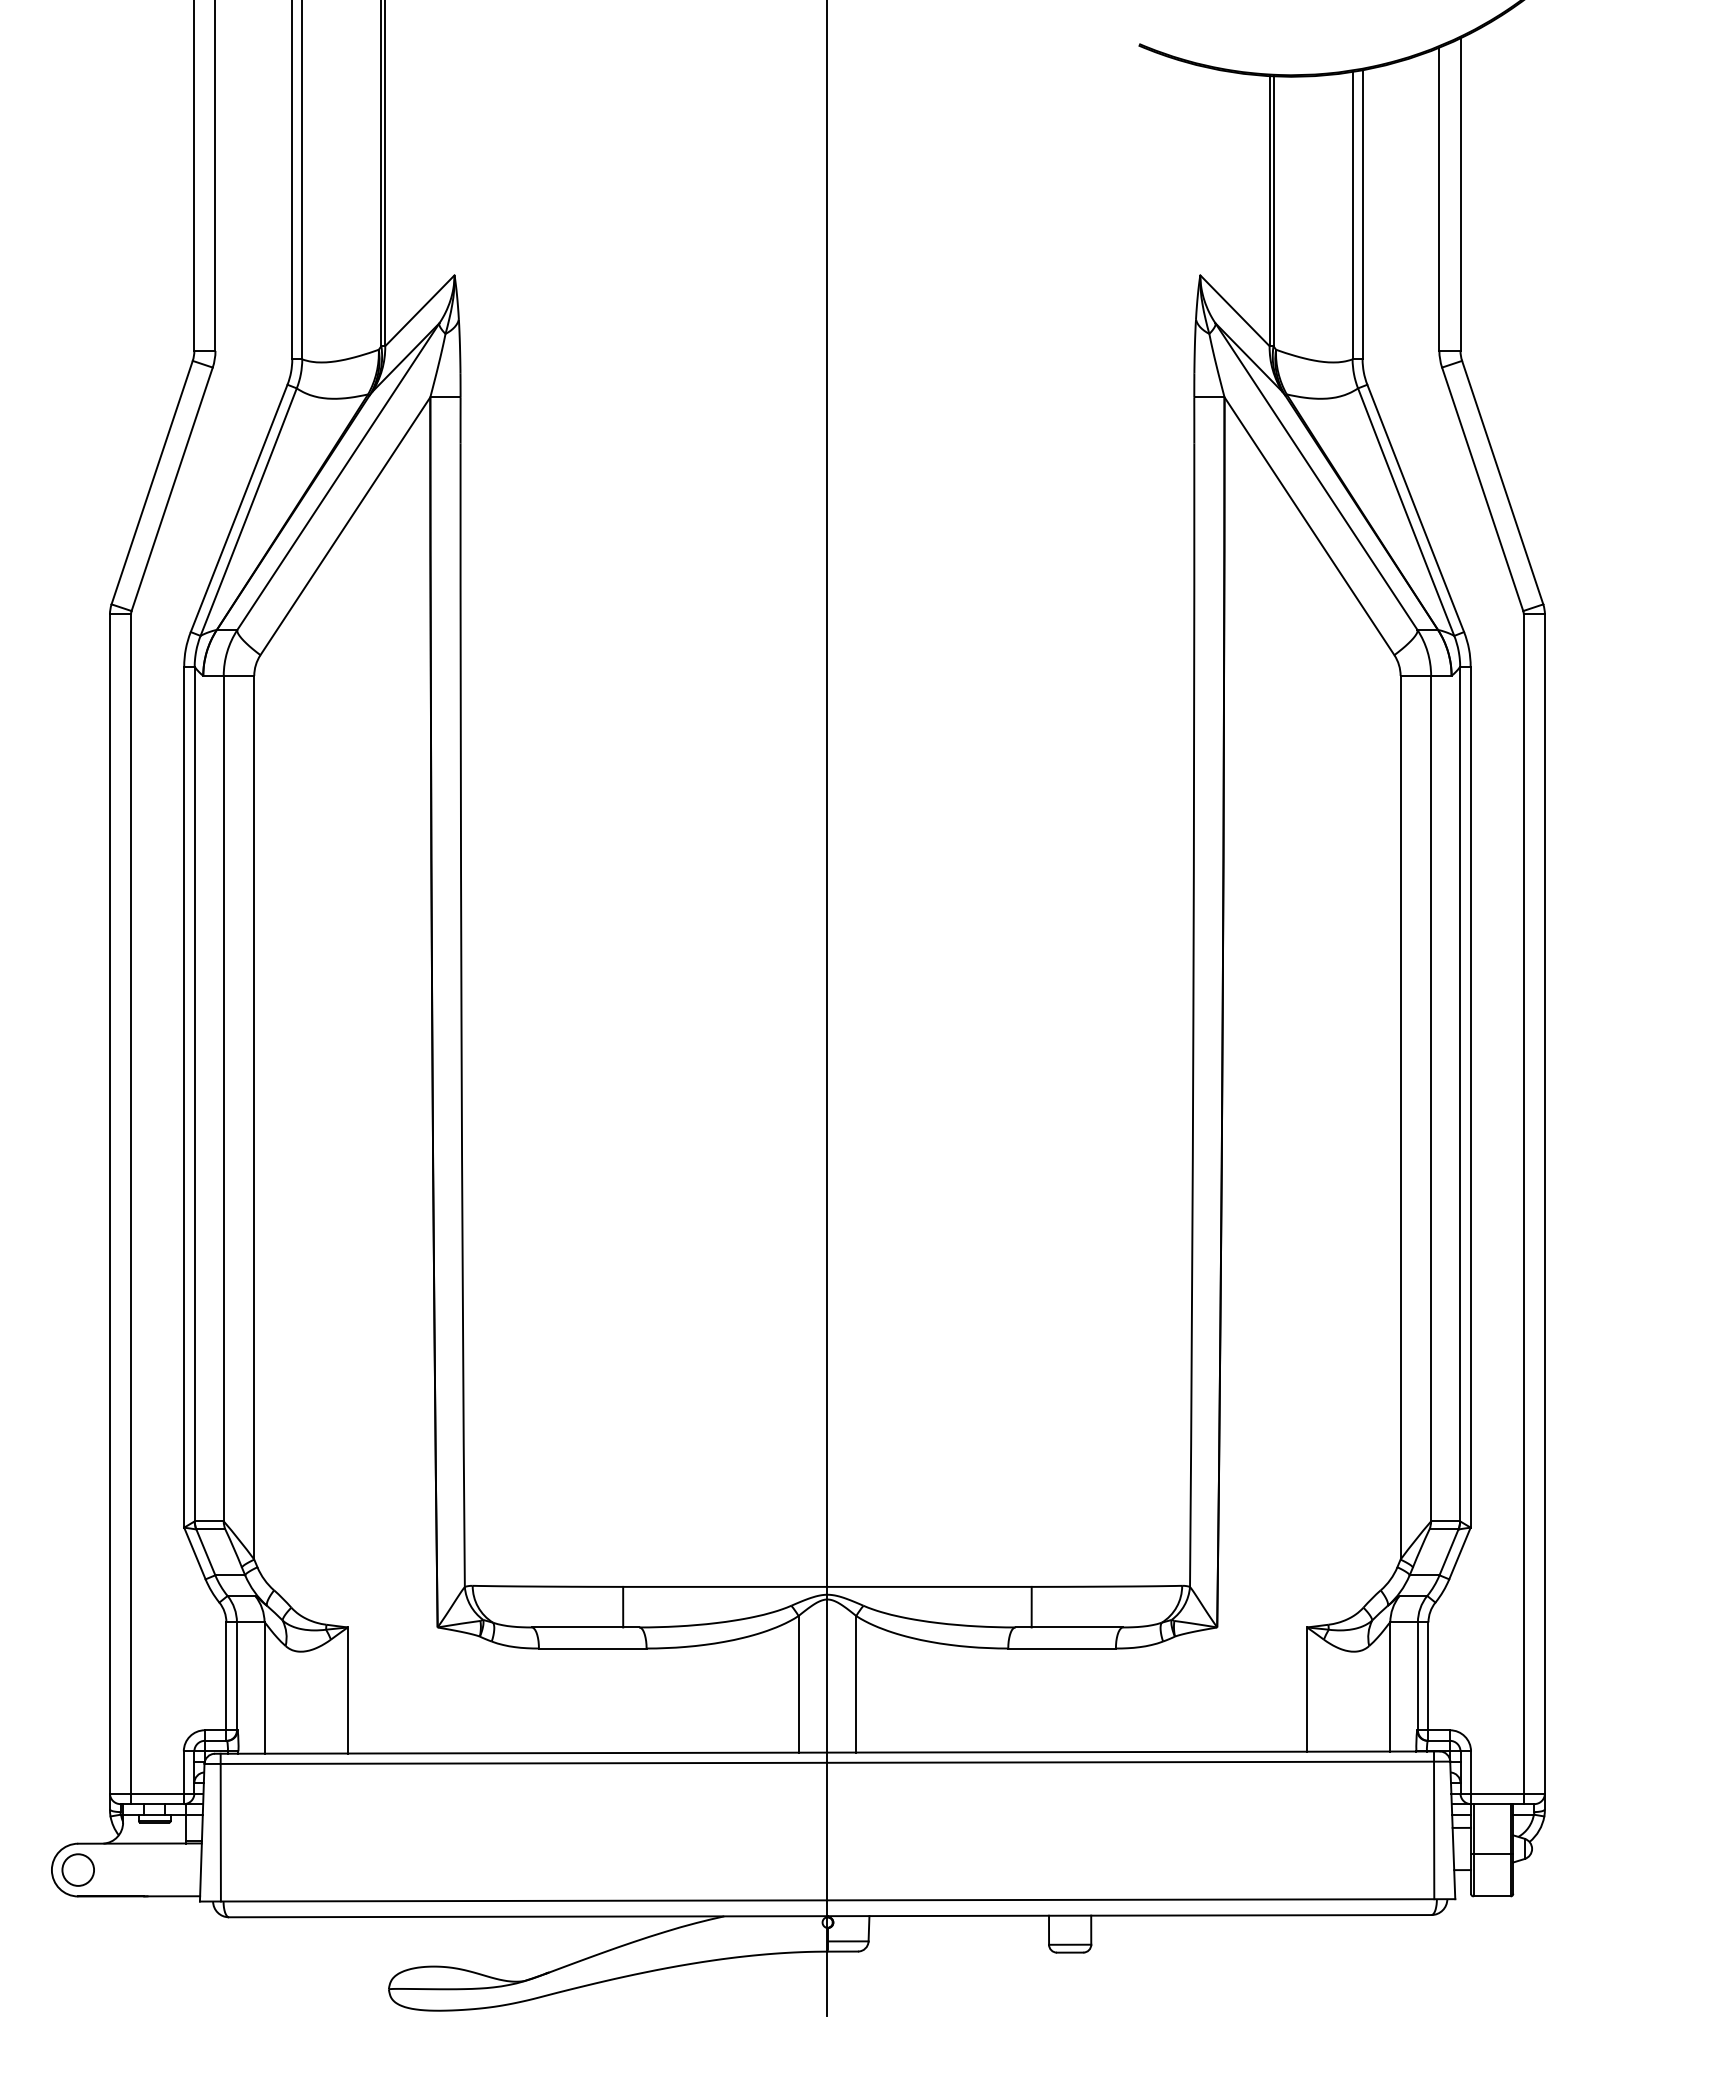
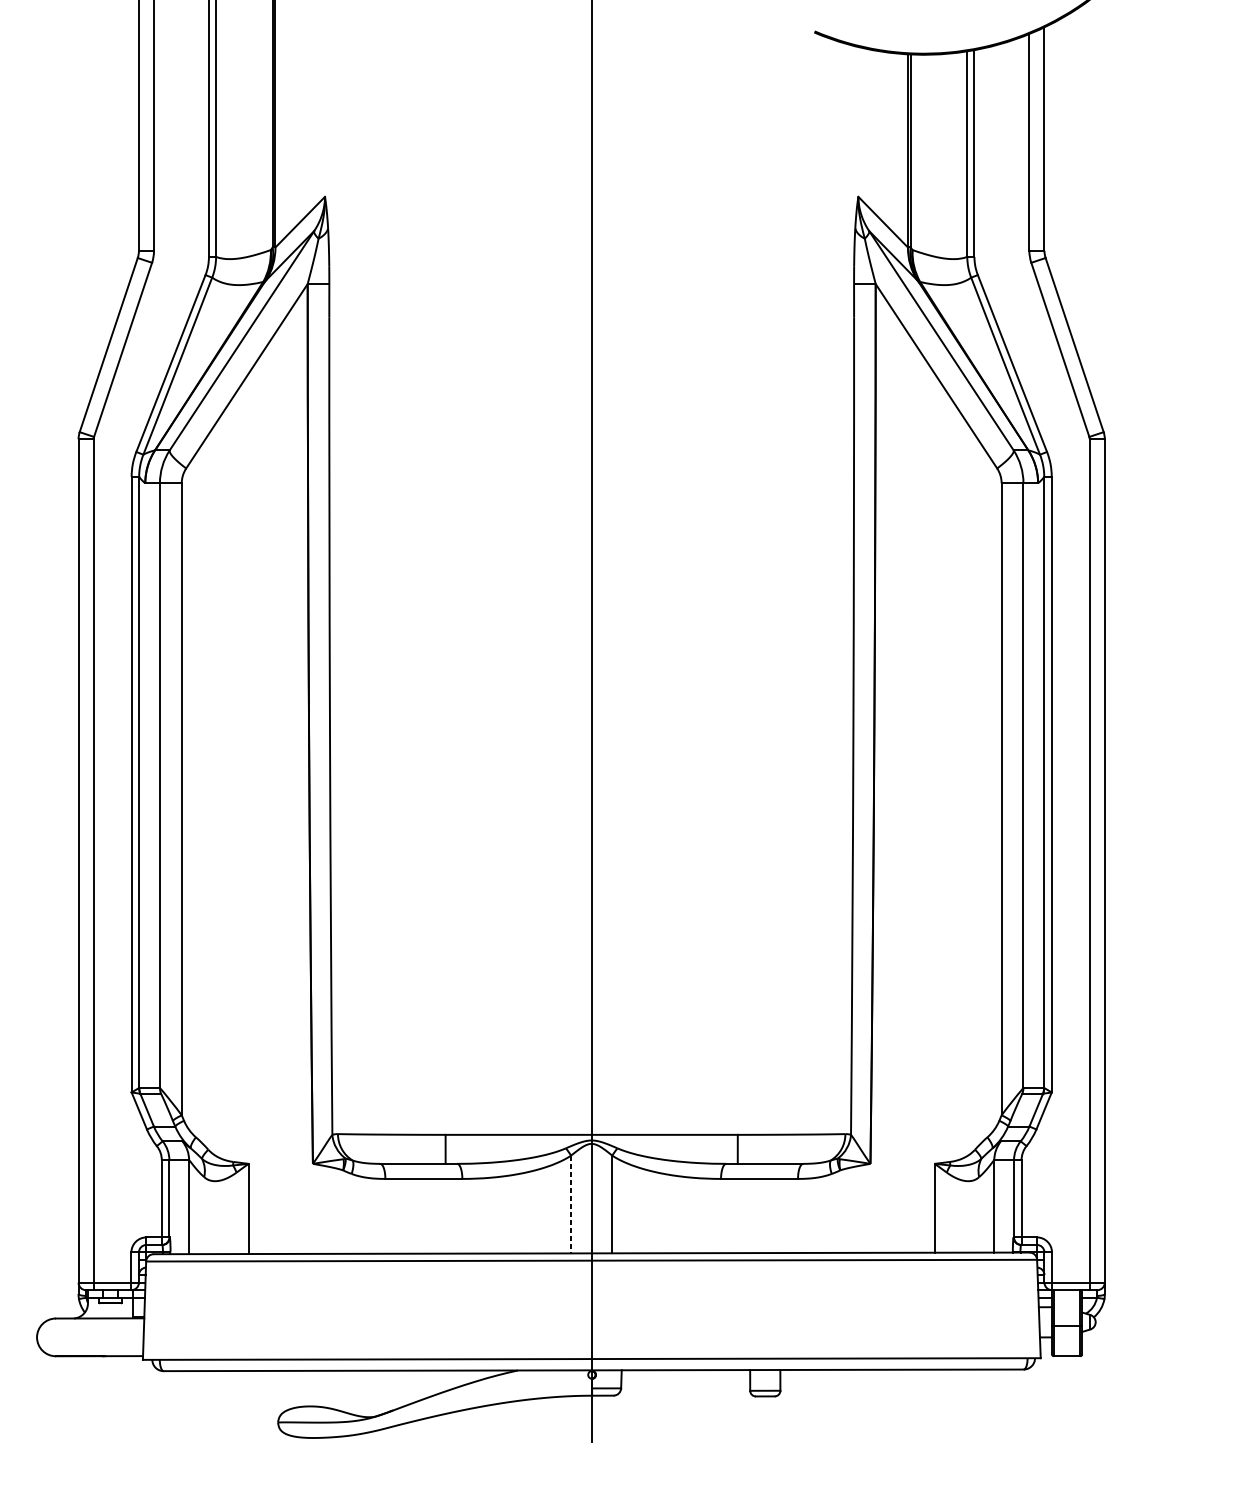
line: (798, 1684) -> (571, 1204), solid -> dashed
line: (1434, 1825) -> (1025, 1305), removed
line: (220, 1827) -> (157, 1306), removed
circle: (77, 1869) -> (55, 1336), removed

